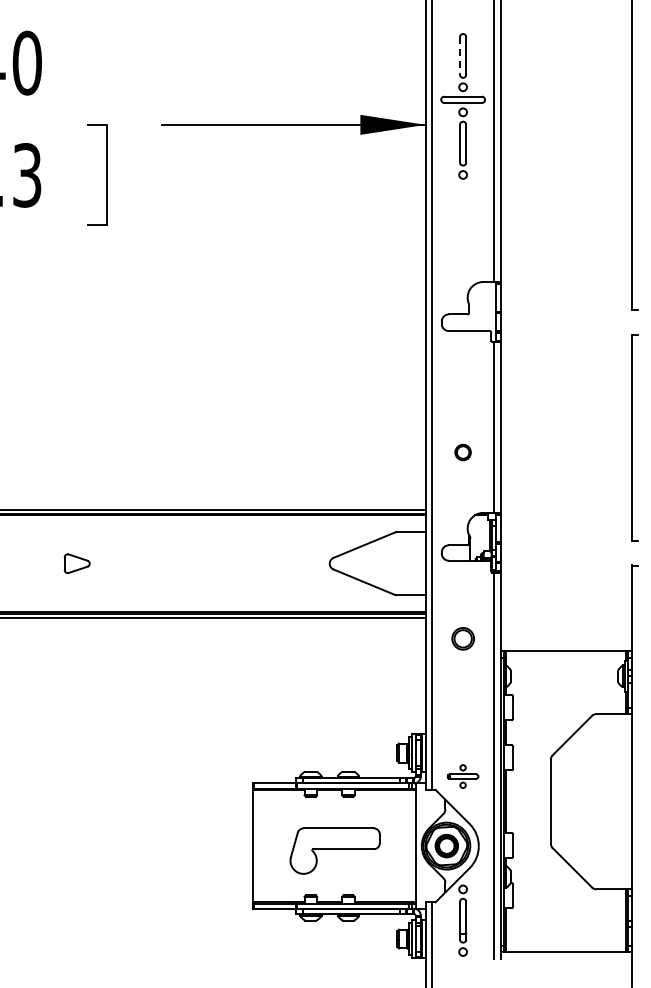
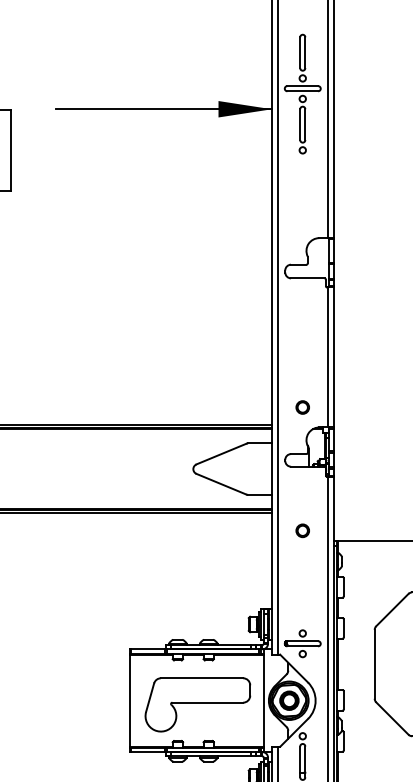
line: (460, 55) -> (300, 52), dashed -> solid
part: (462, 452) -> (302, 407), moved
circle: (462, 638) -> (302, 530), size x0.71
part: (462, 776) -> (302, 643), size x1.43
part: (334, 850) -> (197, 704), size x1.43

